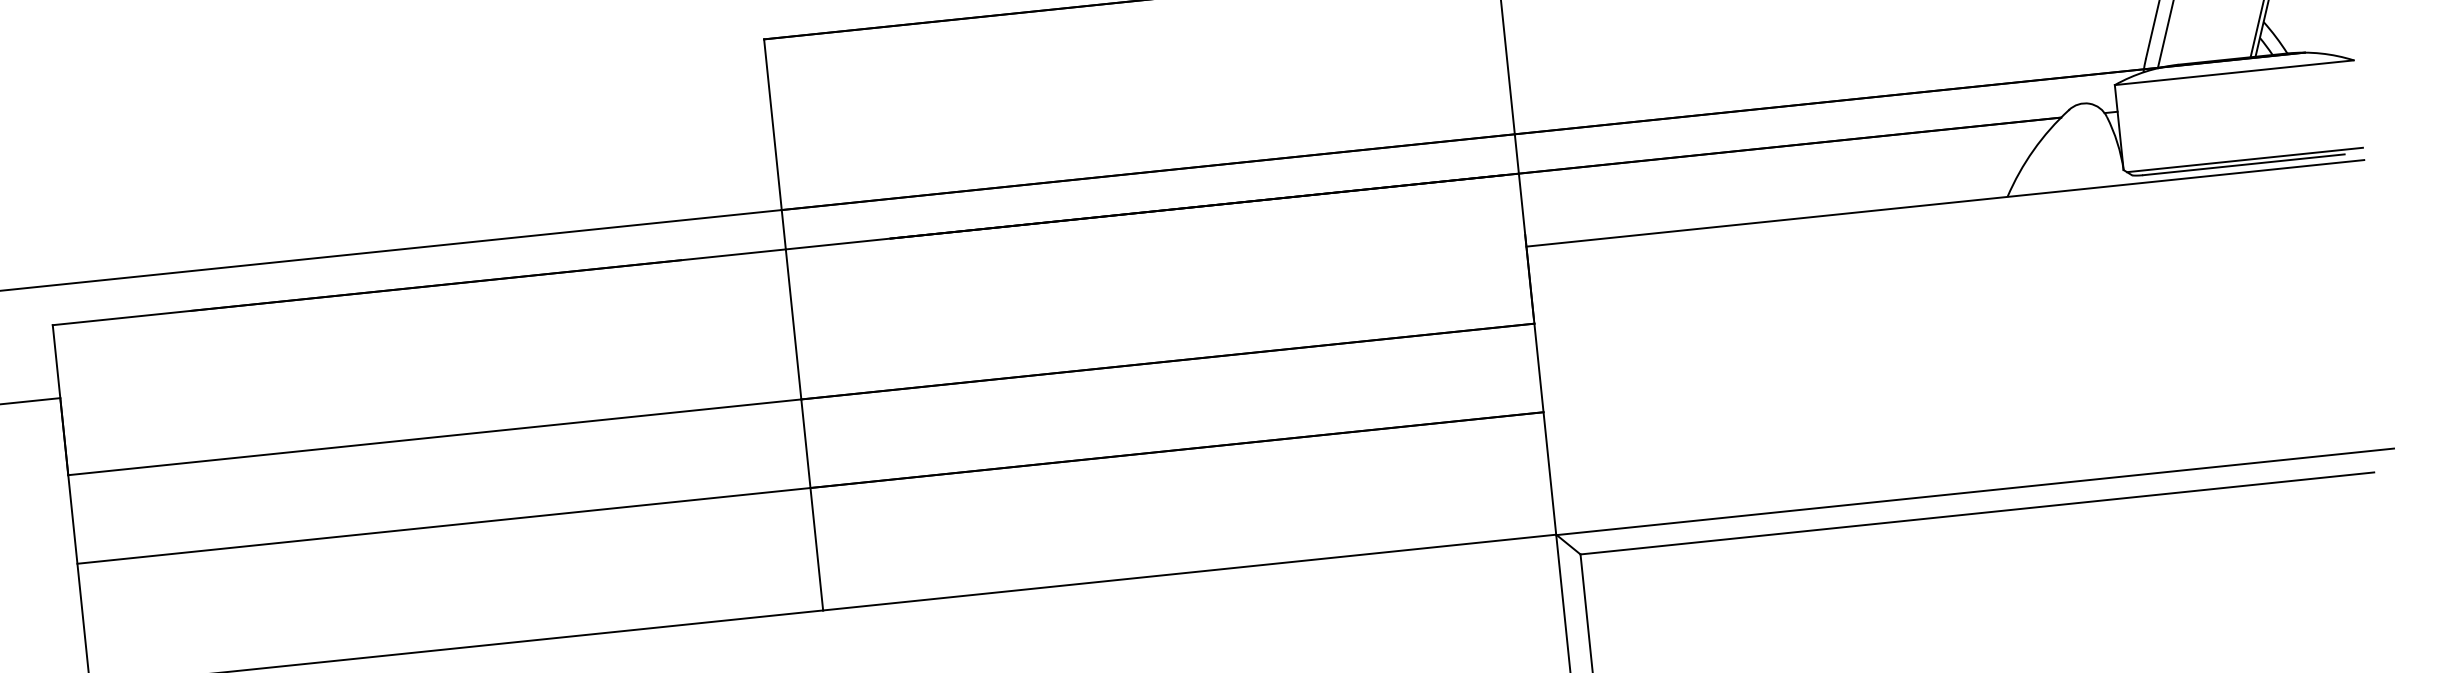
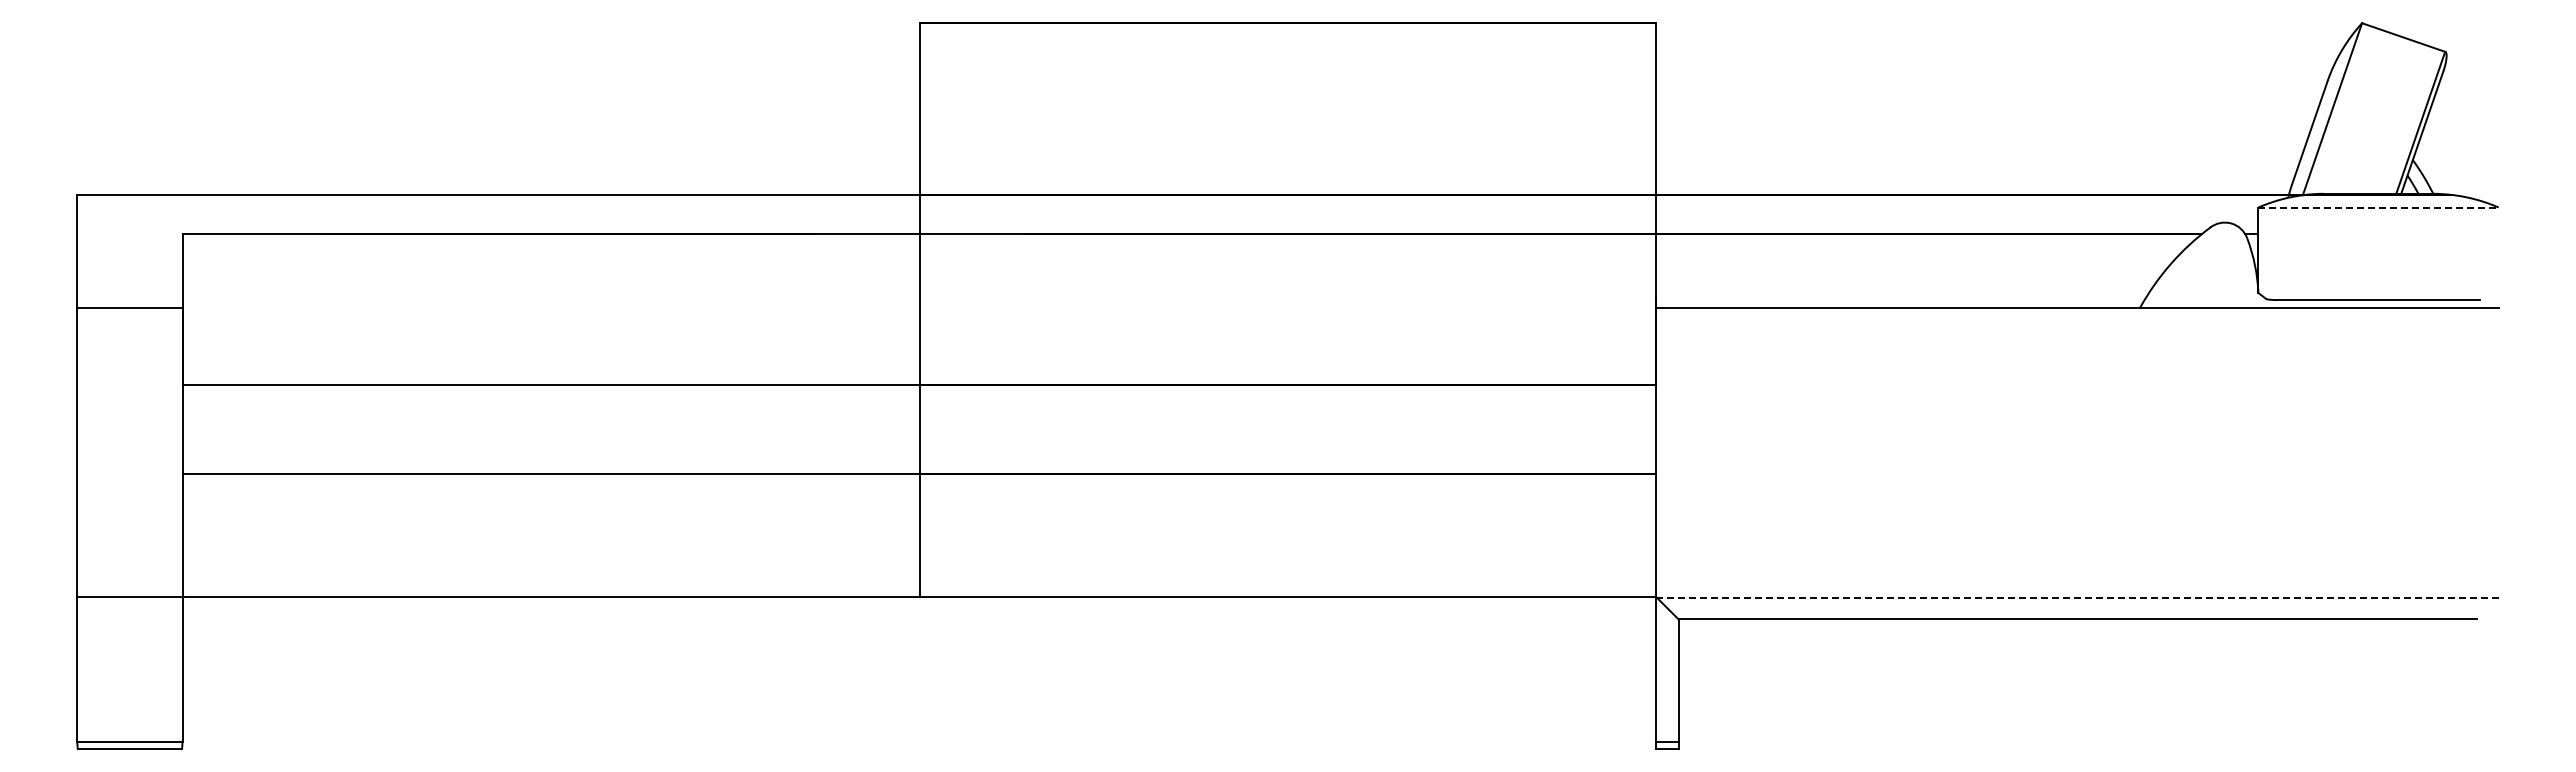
line: (2235, 72) -> (2379, 207), solid -> dashed
line: (2244, 160) -> (2379, 295), removed
line: (1976, 491) -> (2078, 597), solid -> dashed

